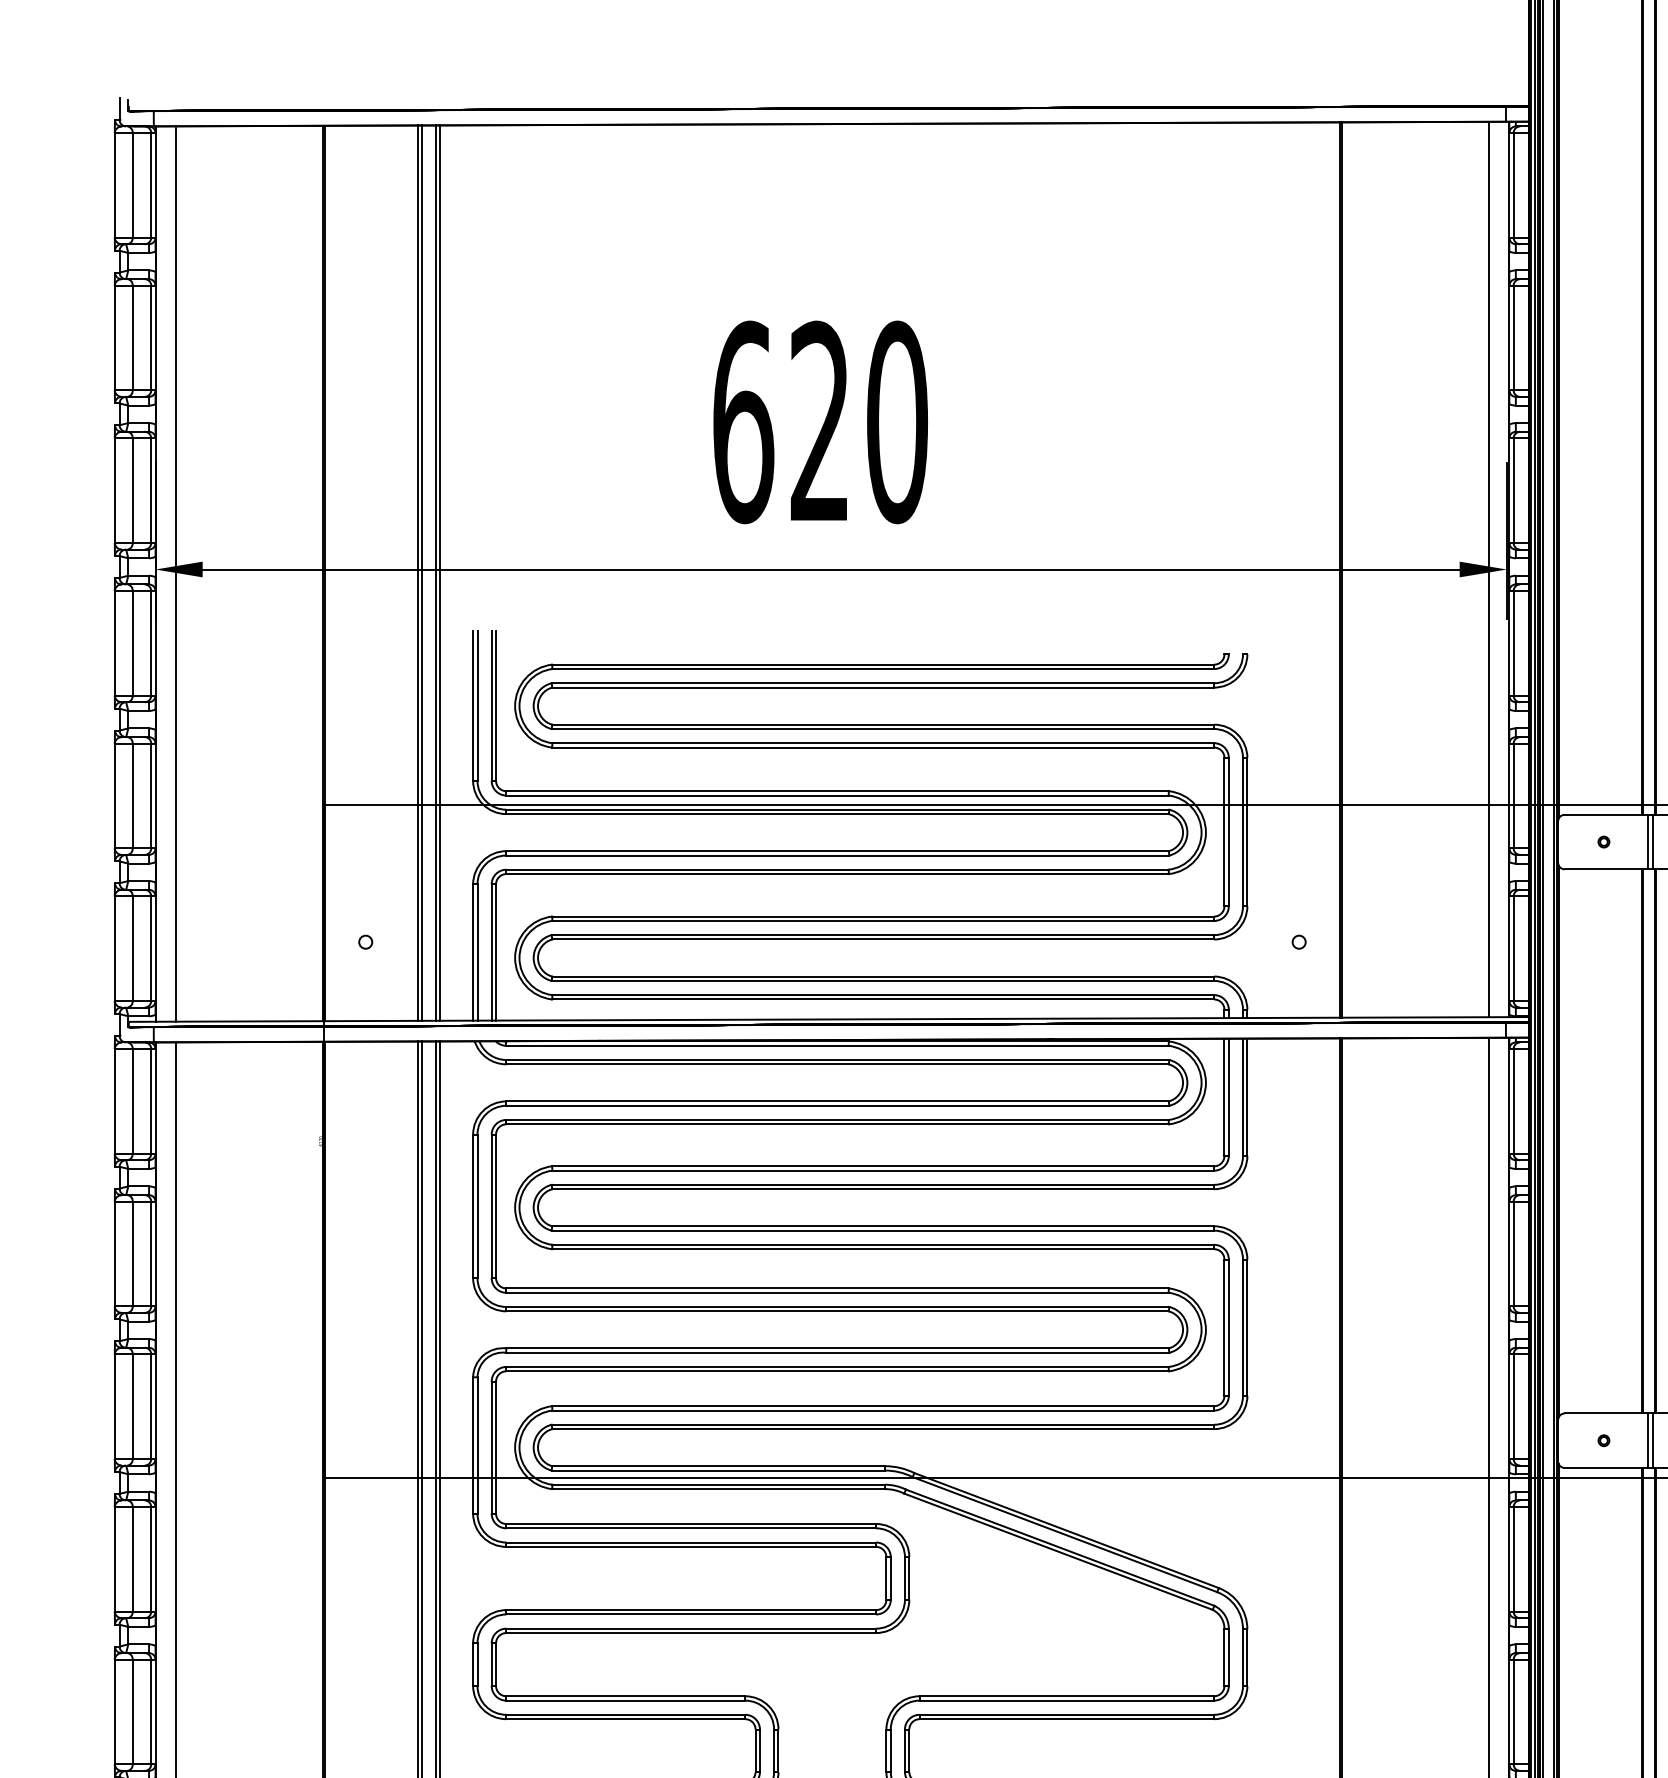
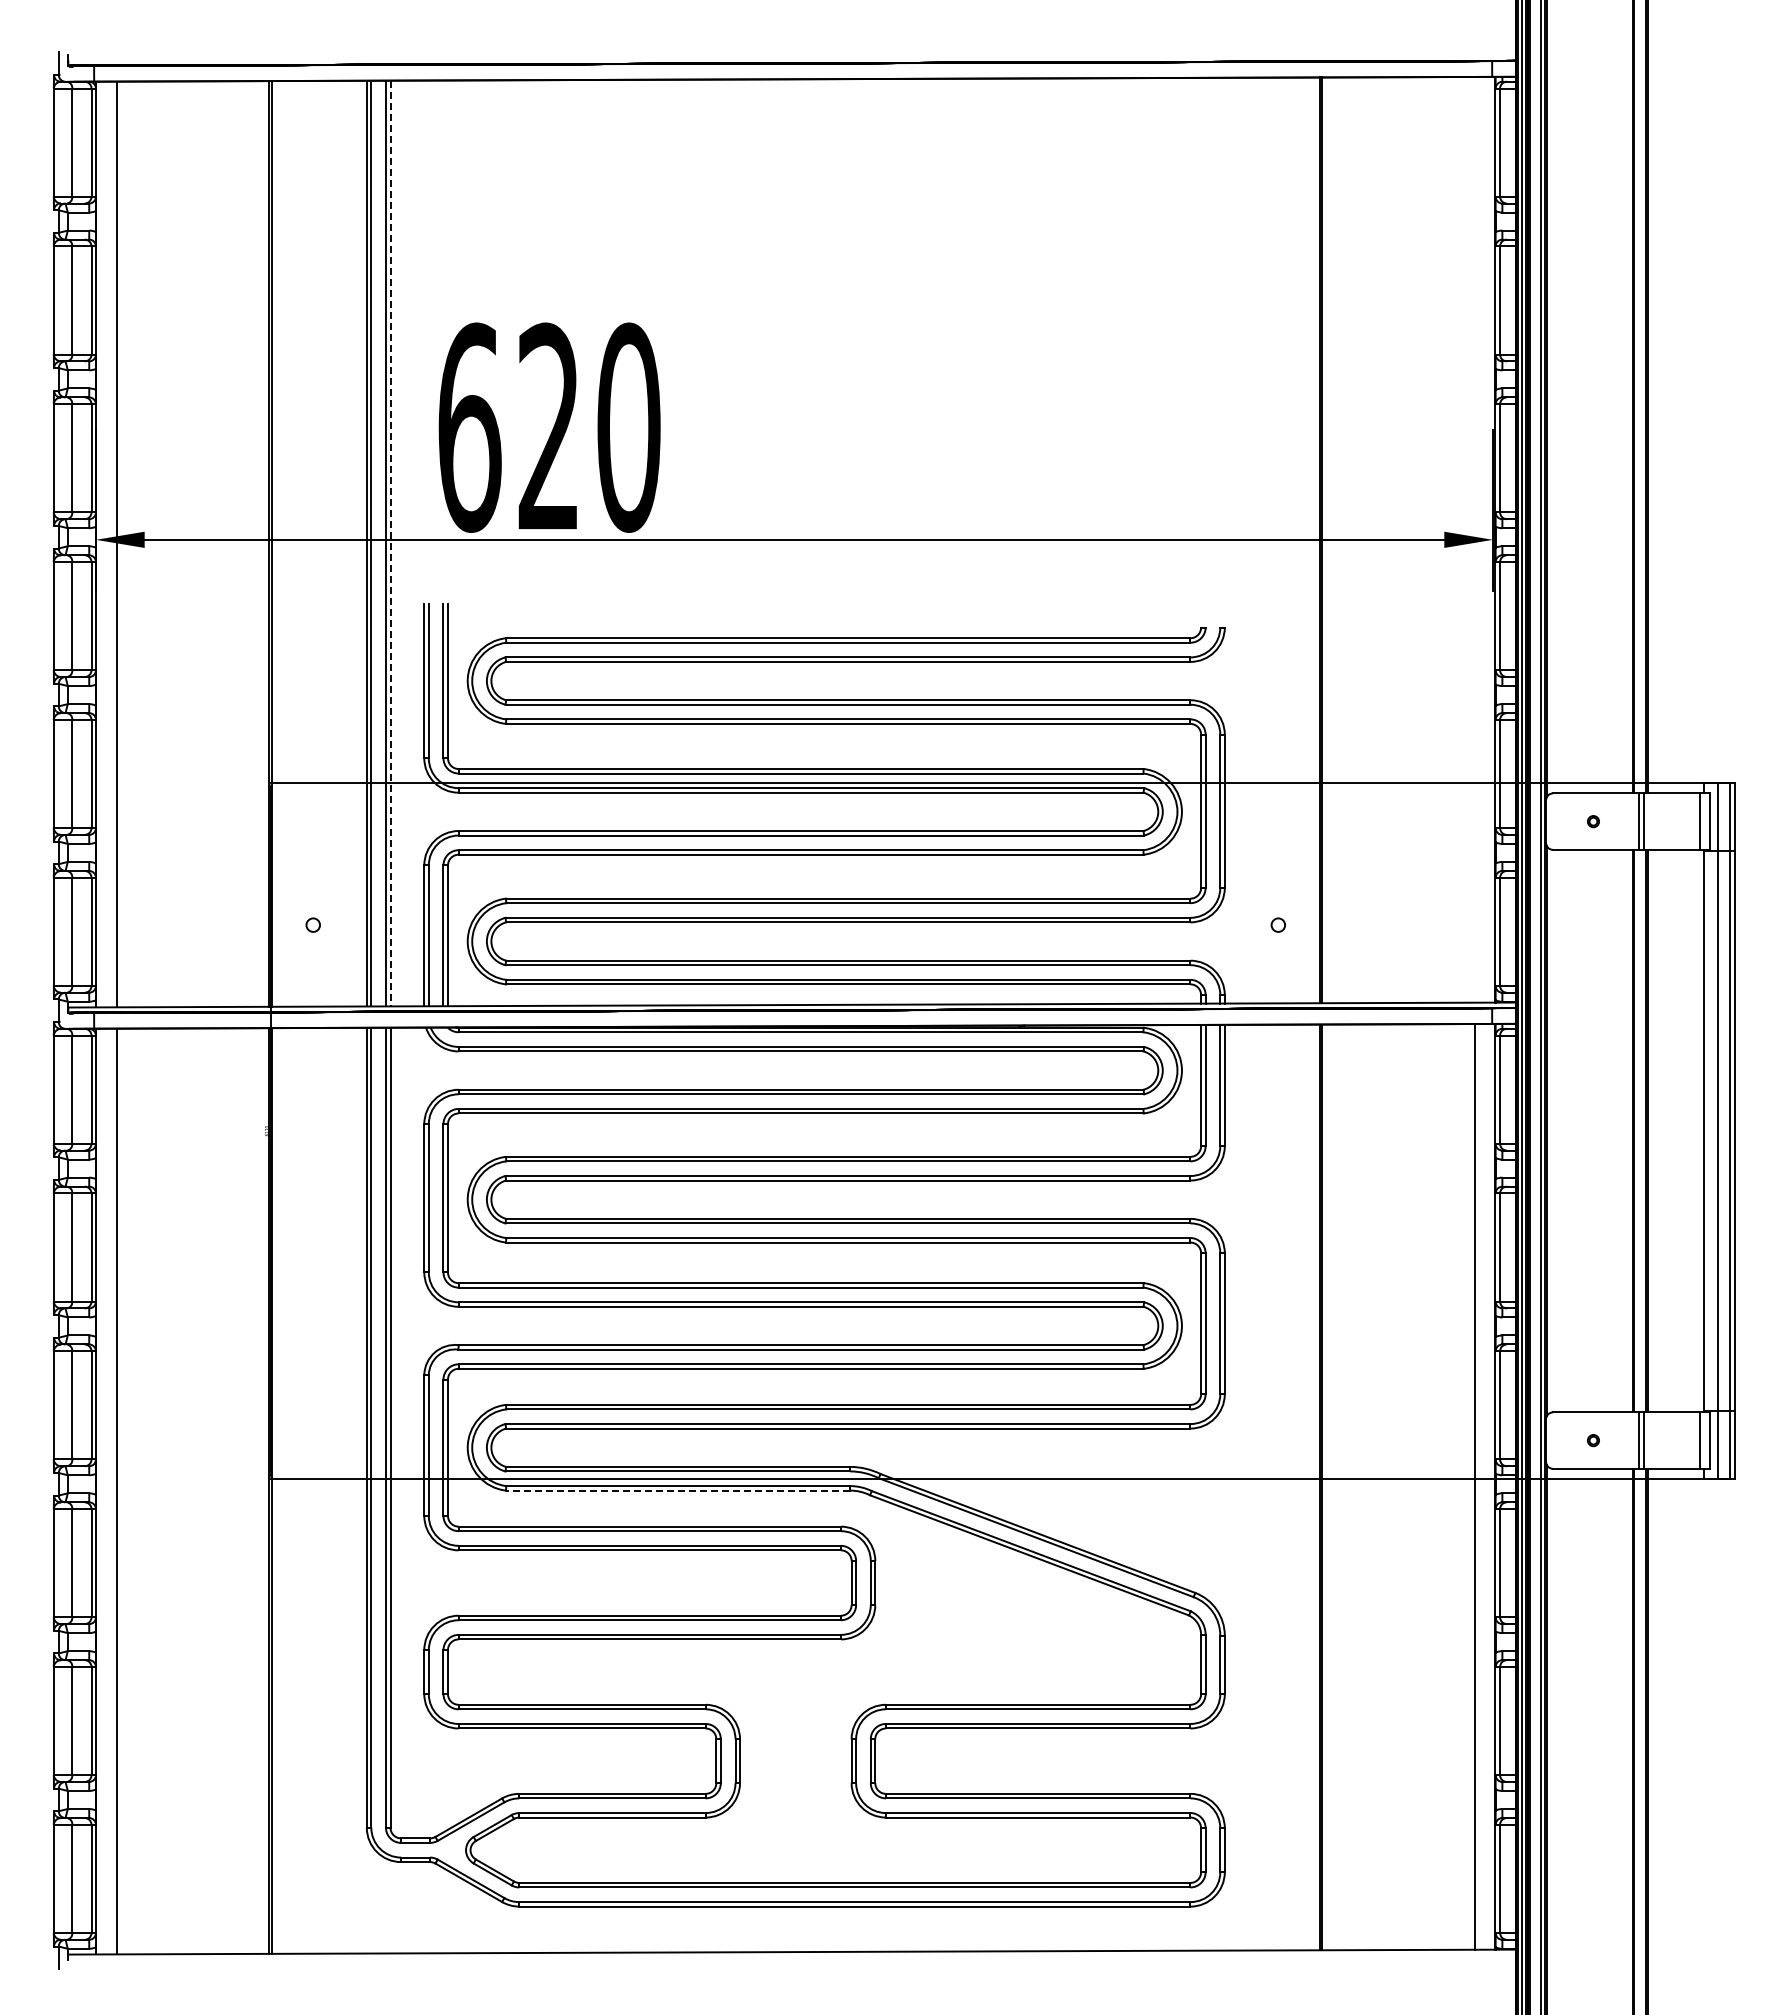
text: (820, 422) -> (549, 427), moved
line: (1488, 569) -> (1474, 539), removed
line: (440, 573) -> (390, 543), solid -> dashed
line: (718, 1489) -> (677, 1490), solid -> dashed

